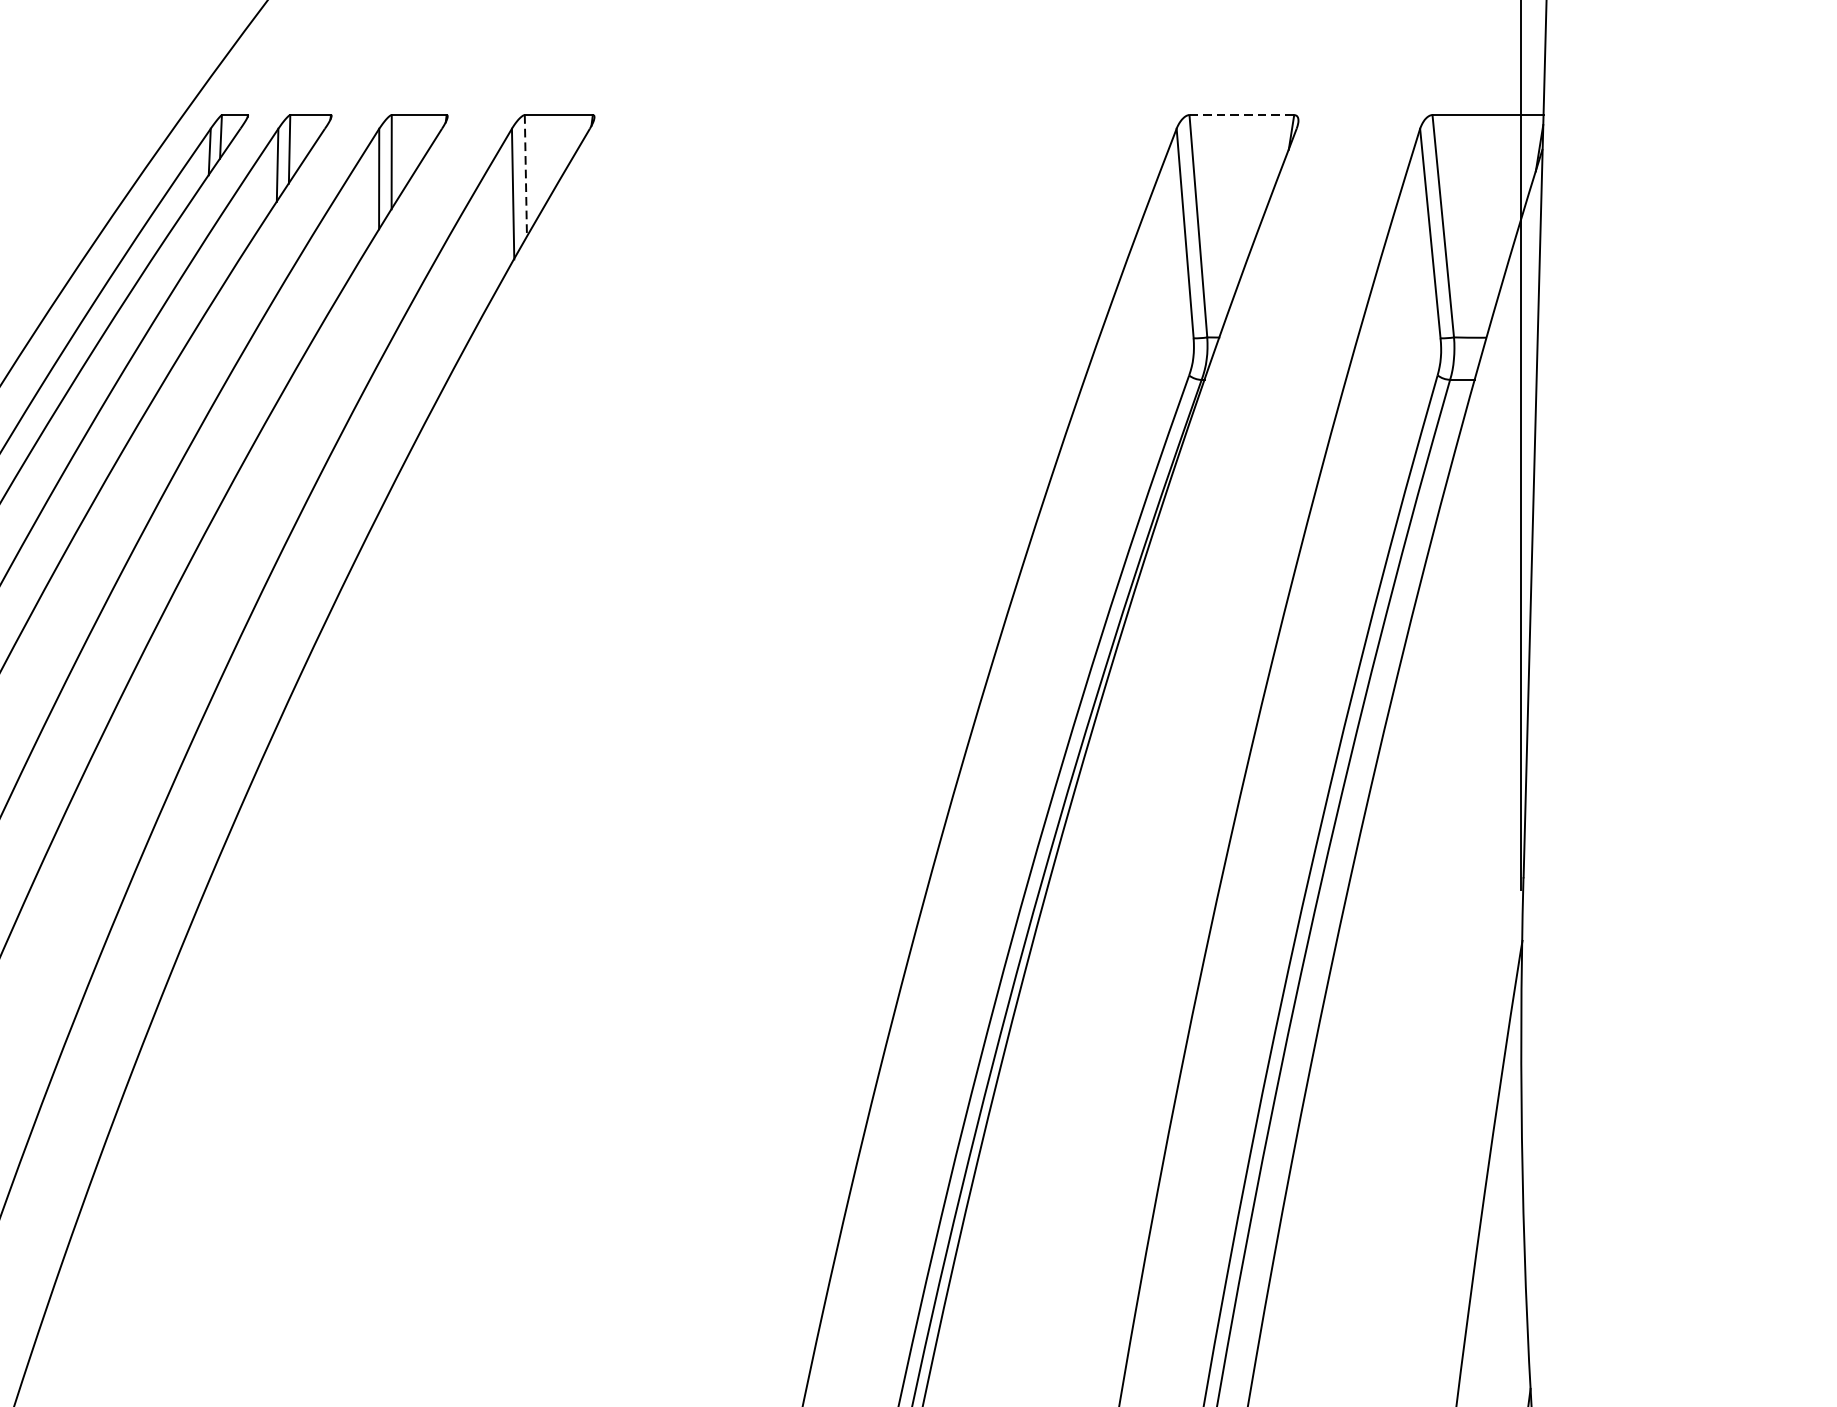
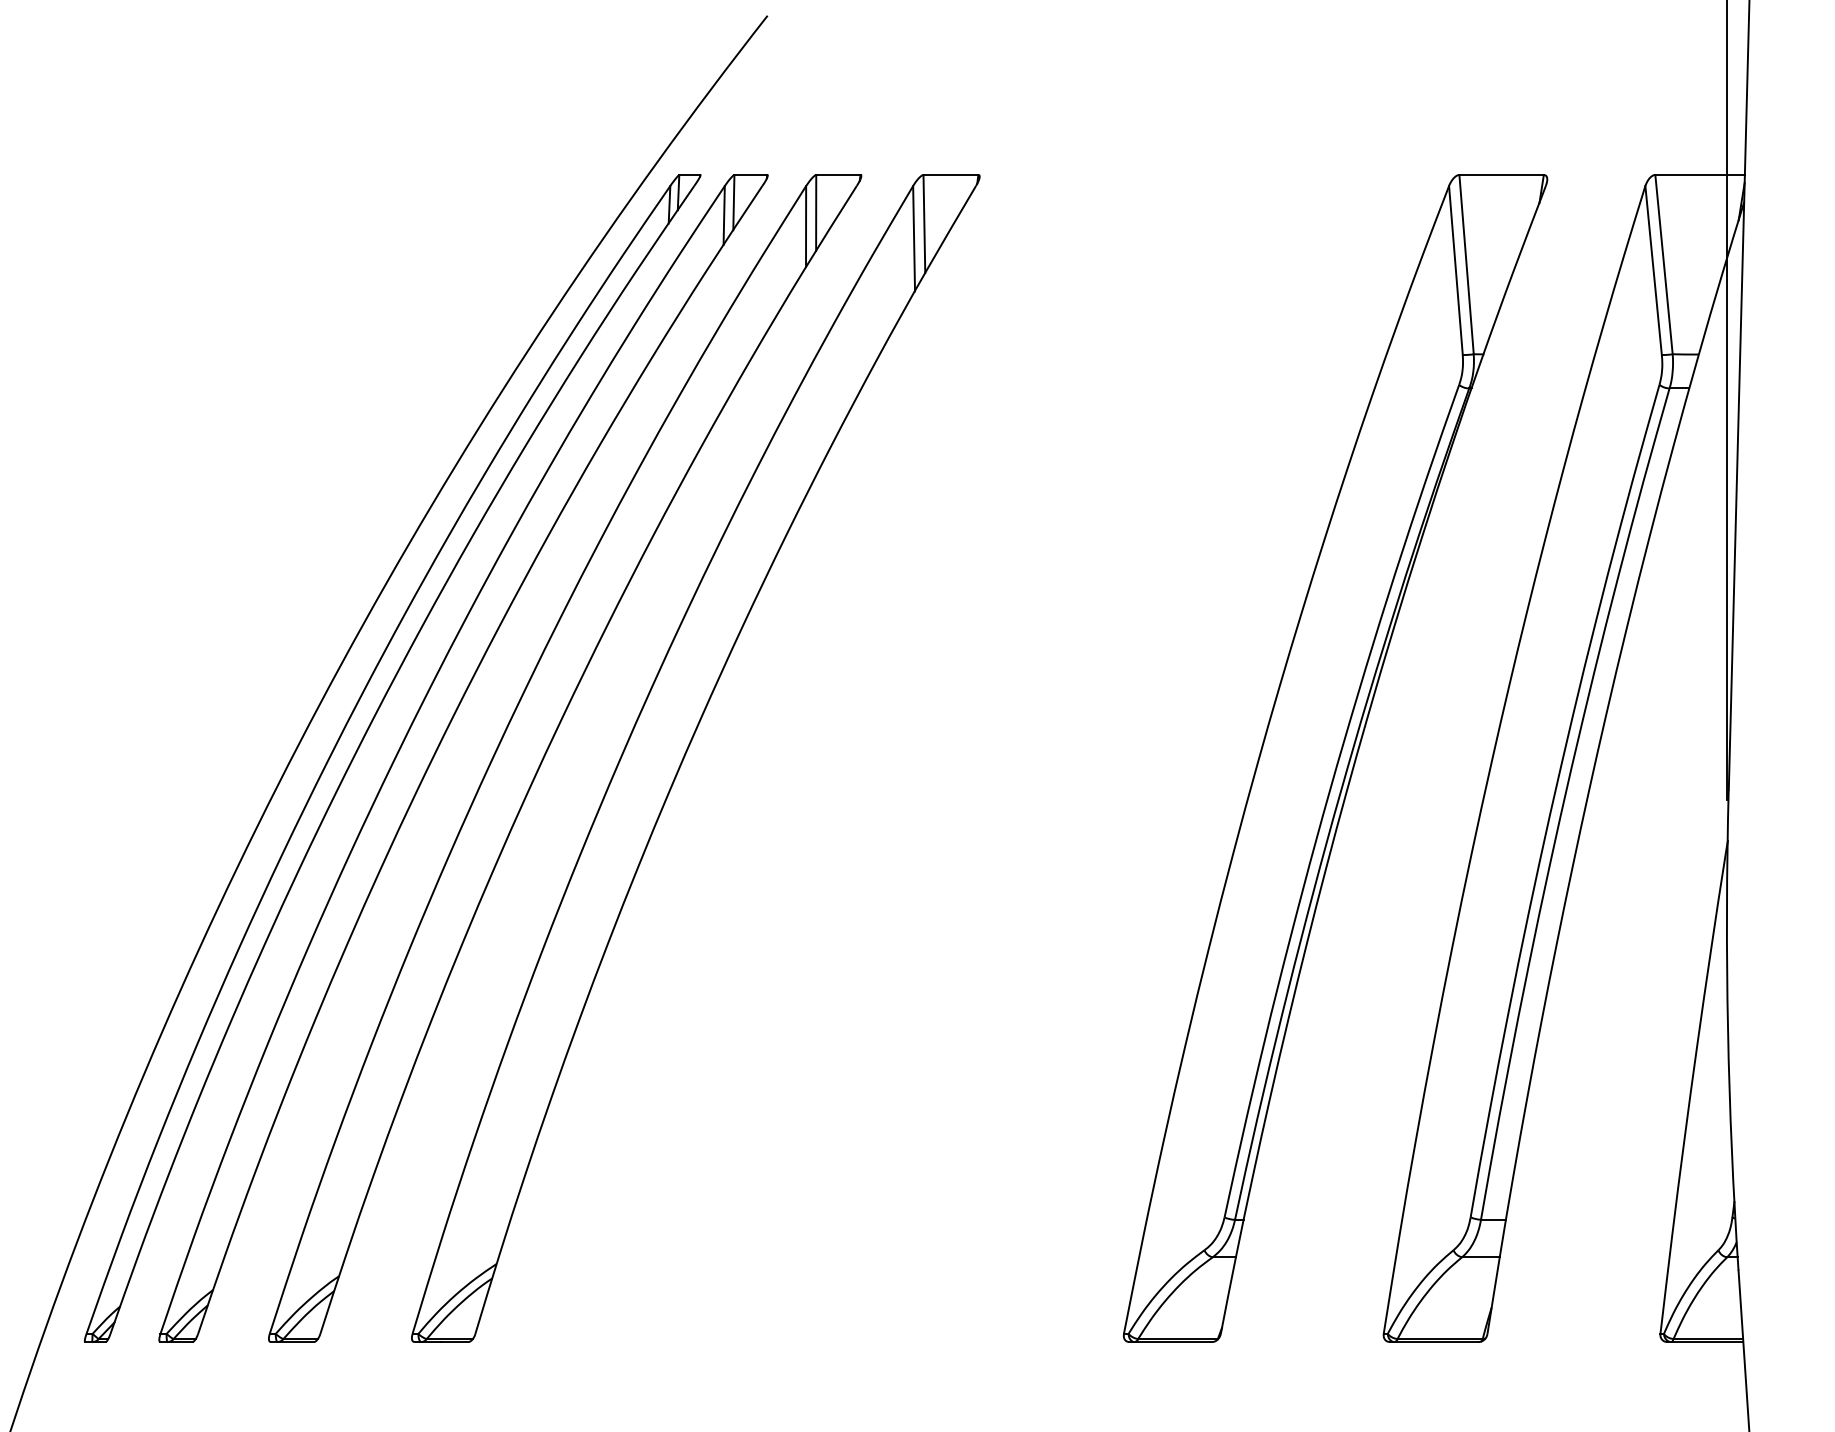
line: (1242, 115) -> (1502, 175), dashed -> solid
line: (526, 176) -> (924, 224), dashed -> solid

